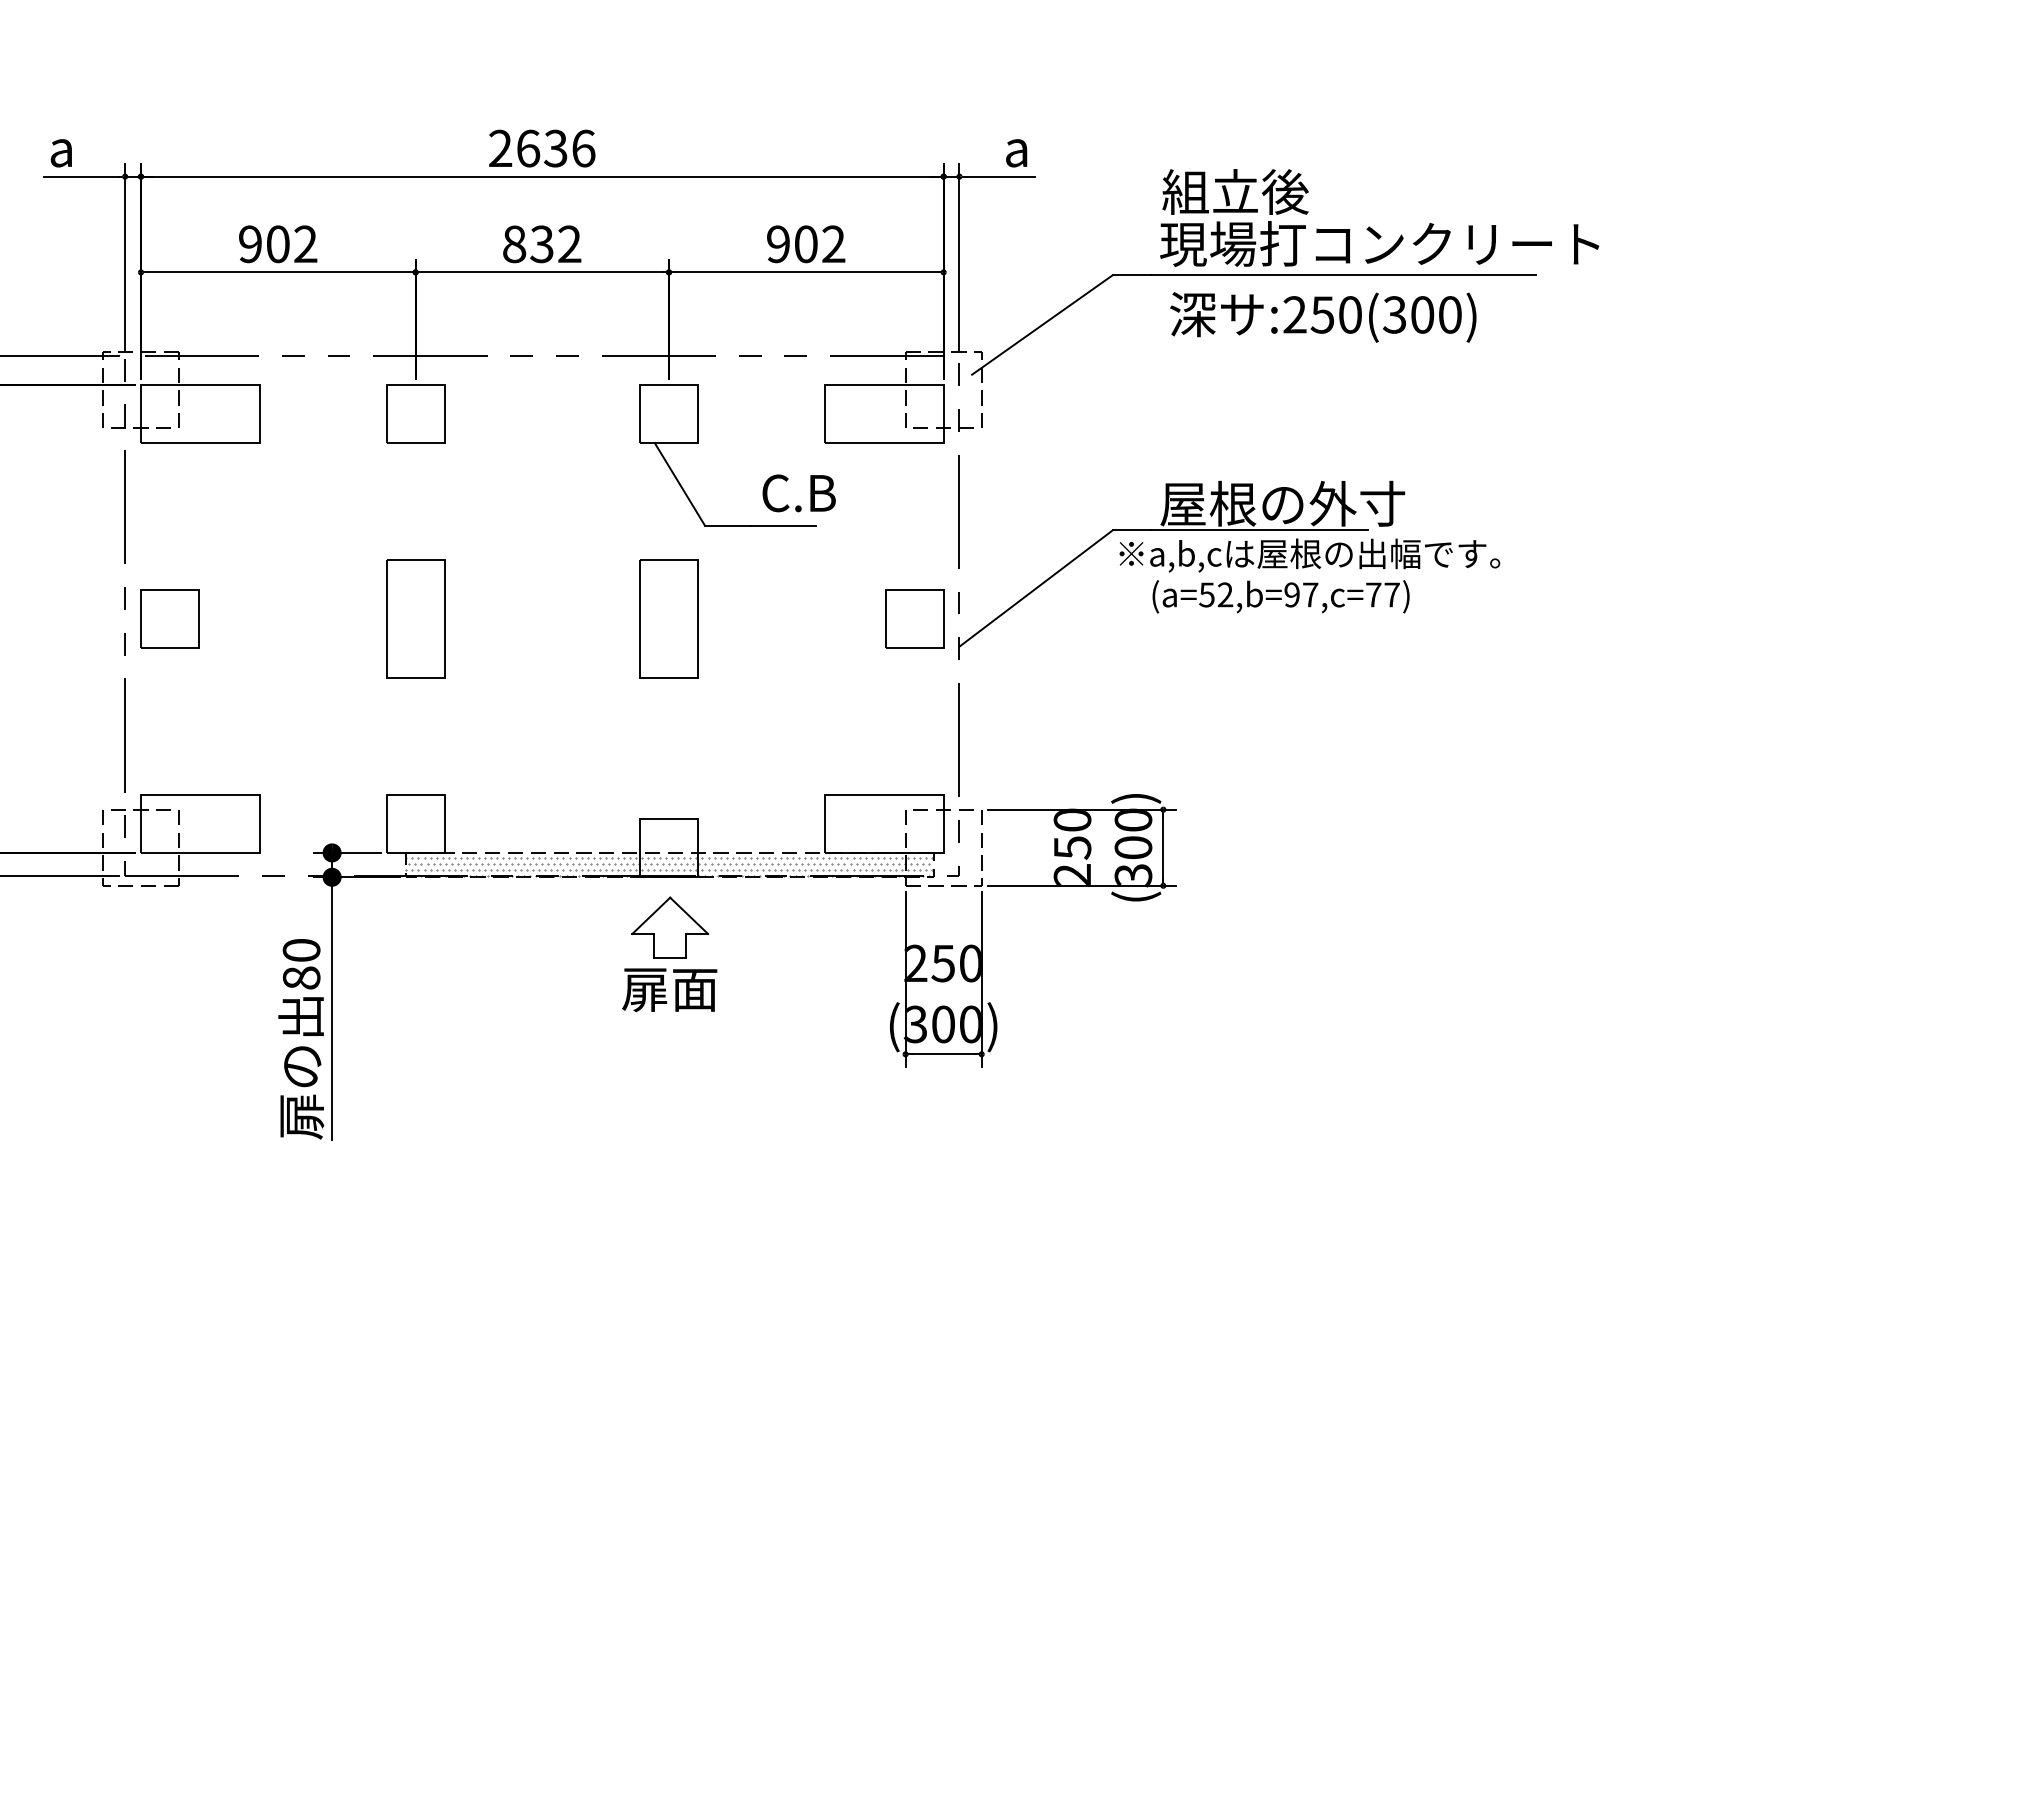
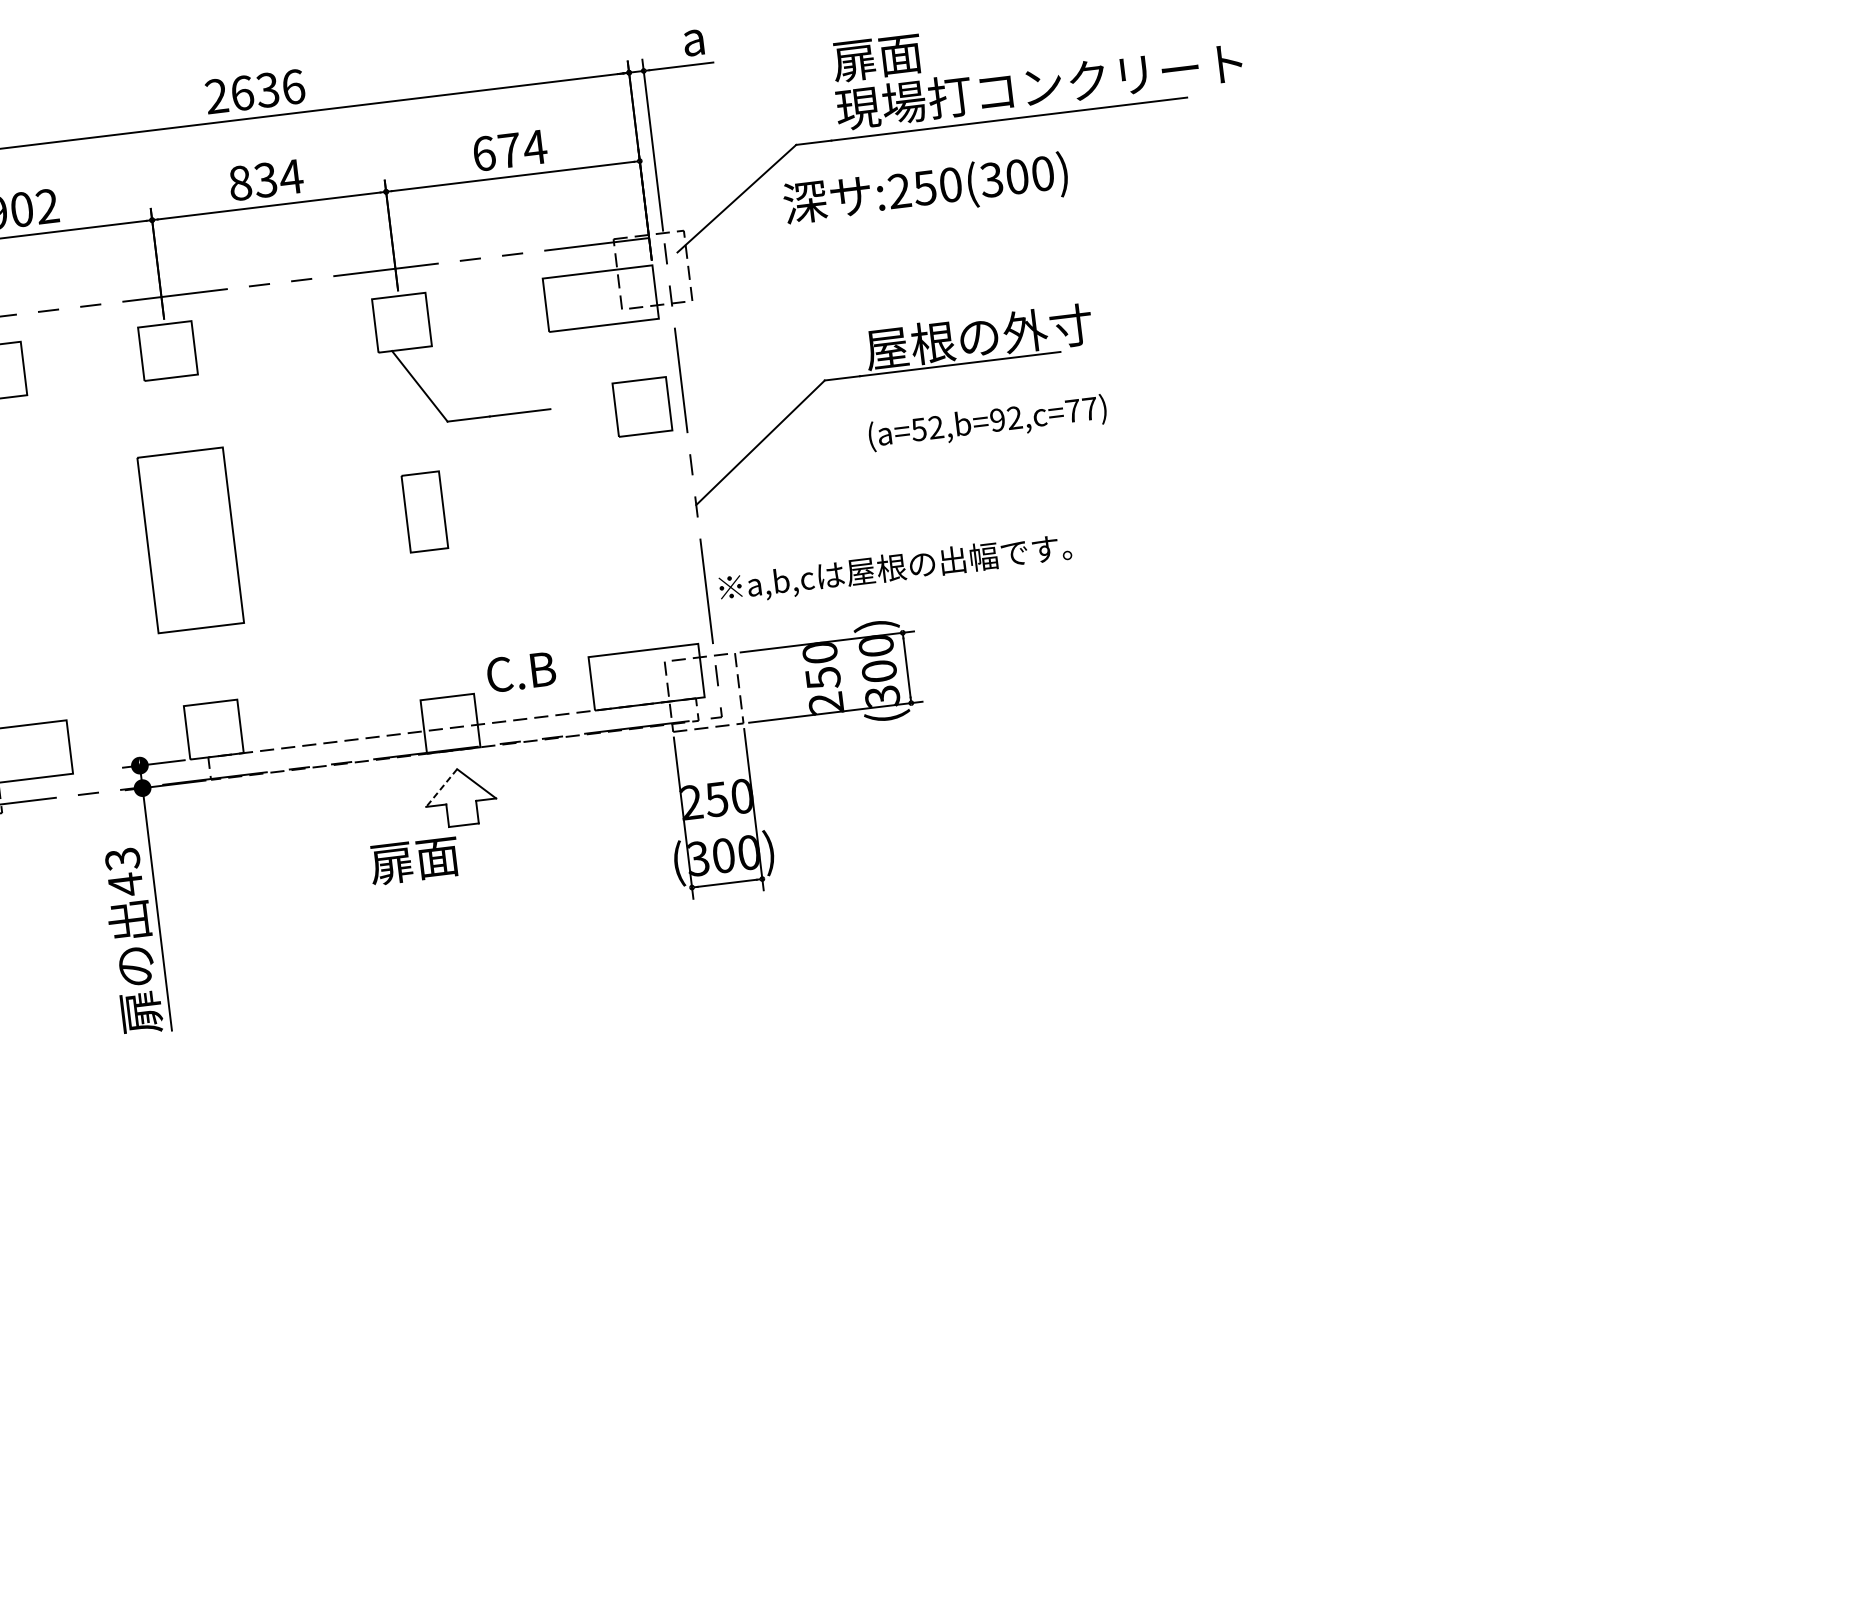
text: (1235, 192) -> (900, 54), 組立後 -> 扉面
text: (569, 243) -> (291, 176), 832 -> 834
text: (806, 244) -> (510, 150), 902 -> 674
text: (1323, 317) -> (926, 190), moved
text: (798, 493) -> (520, 672), moved
text: (1309, 555) -> (895, 568), moved
text: (1310, 594) -> (1014, 417), (a=52,b=97,c=77) -> (a=52,b=92,c=77)
part: (415, 618) -> (190, 539), size x1.6
part: (668, 618) -> (424, 511), size x0.7
part: (914, 618) -> (642, 406), moved
hatch: (669, 866) -> (453, 740), removed
line: (650, 916) -> (441, 788), solid -> dashed
text: (301, 964) -> (124, 872), 80 -> 43
text: (669, 989) -> (414, 860), moved

